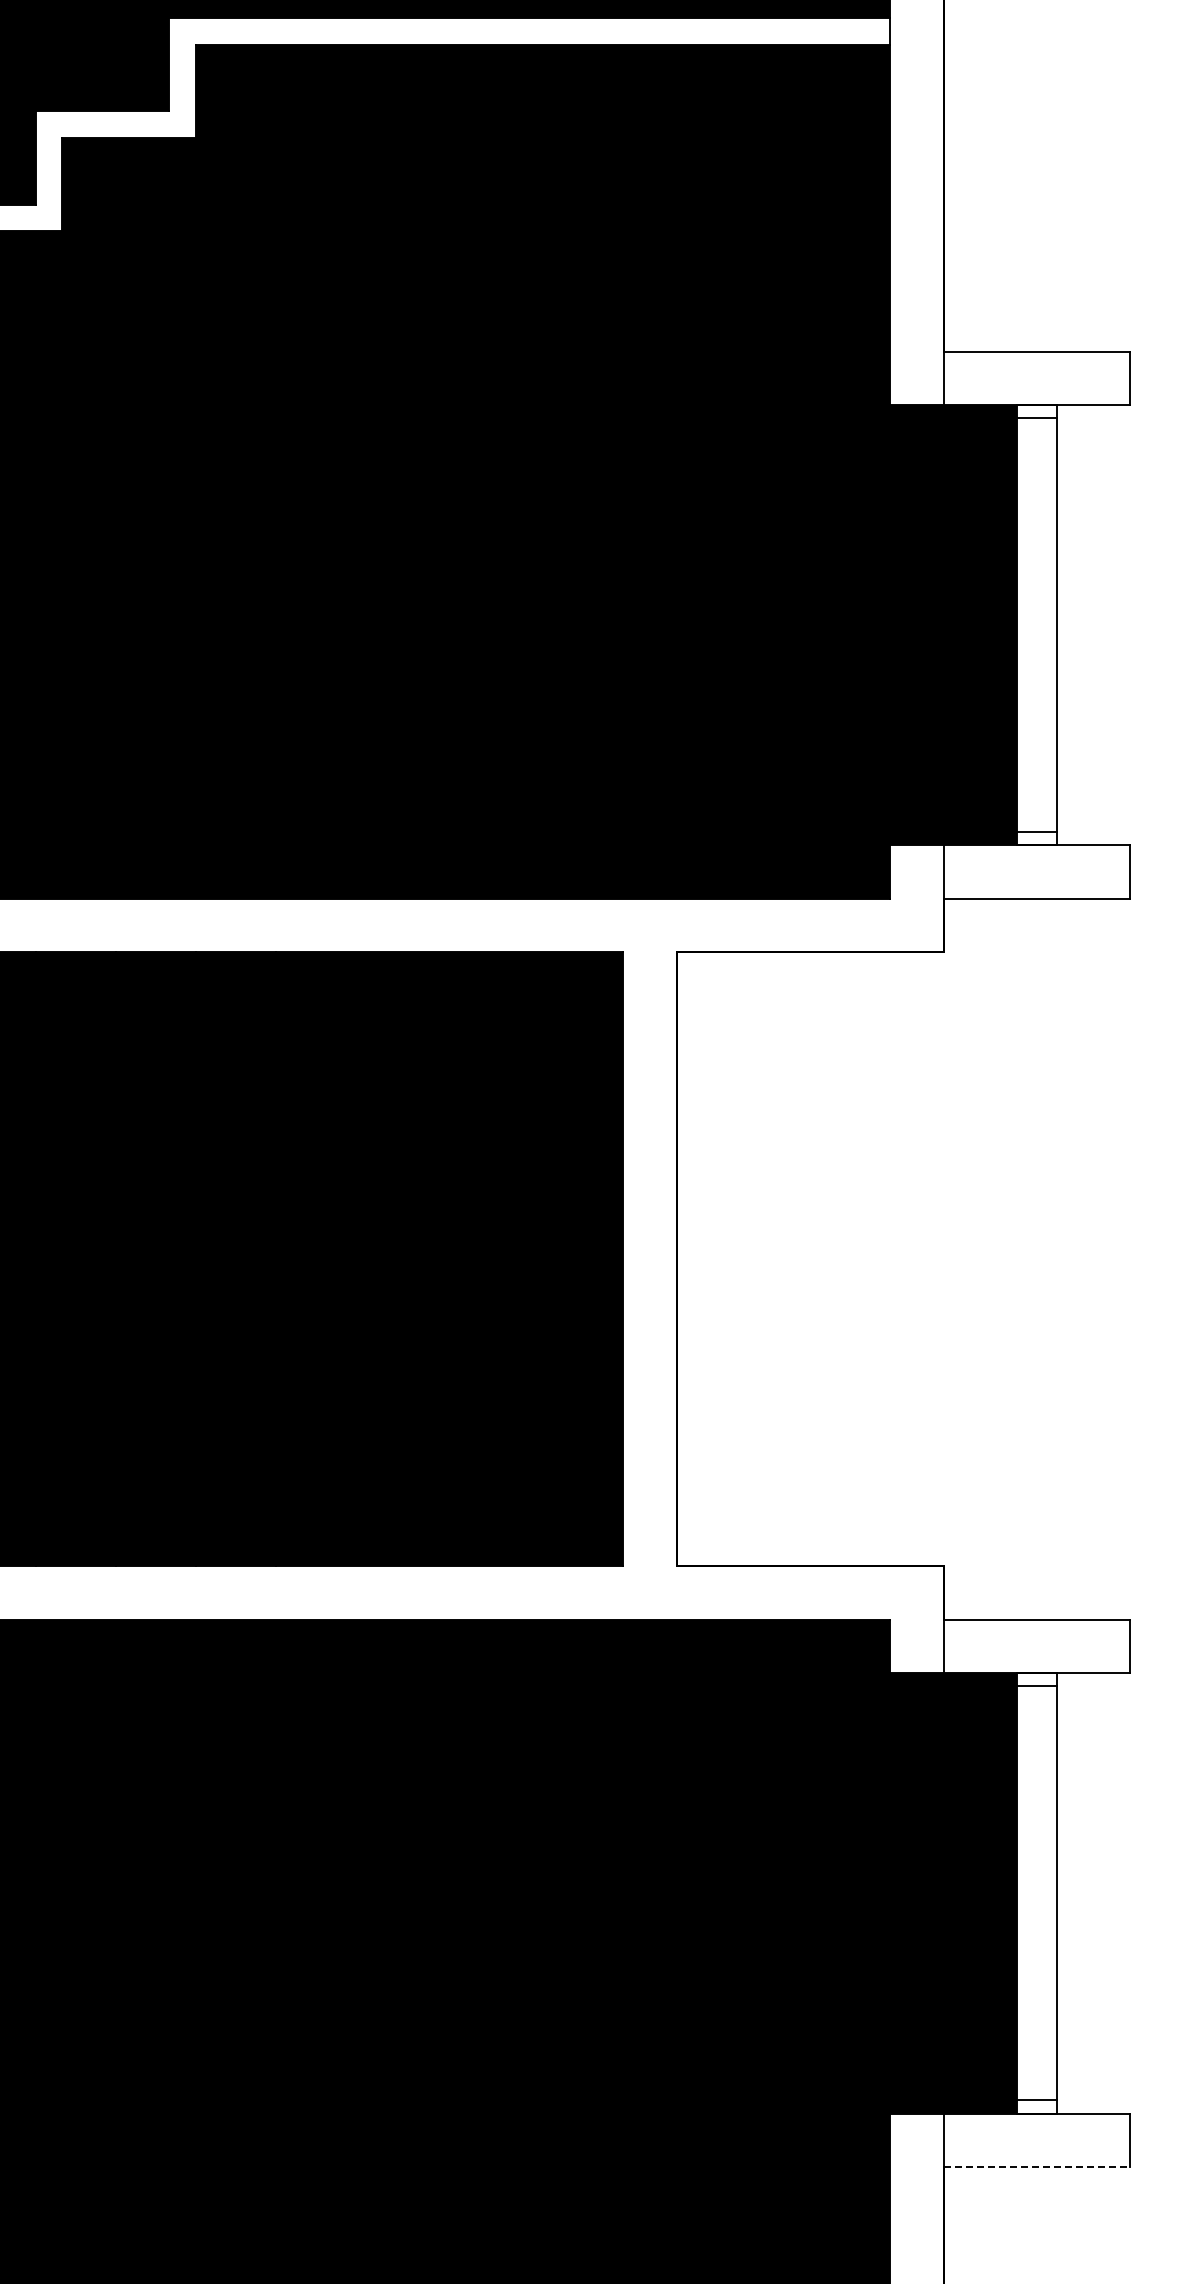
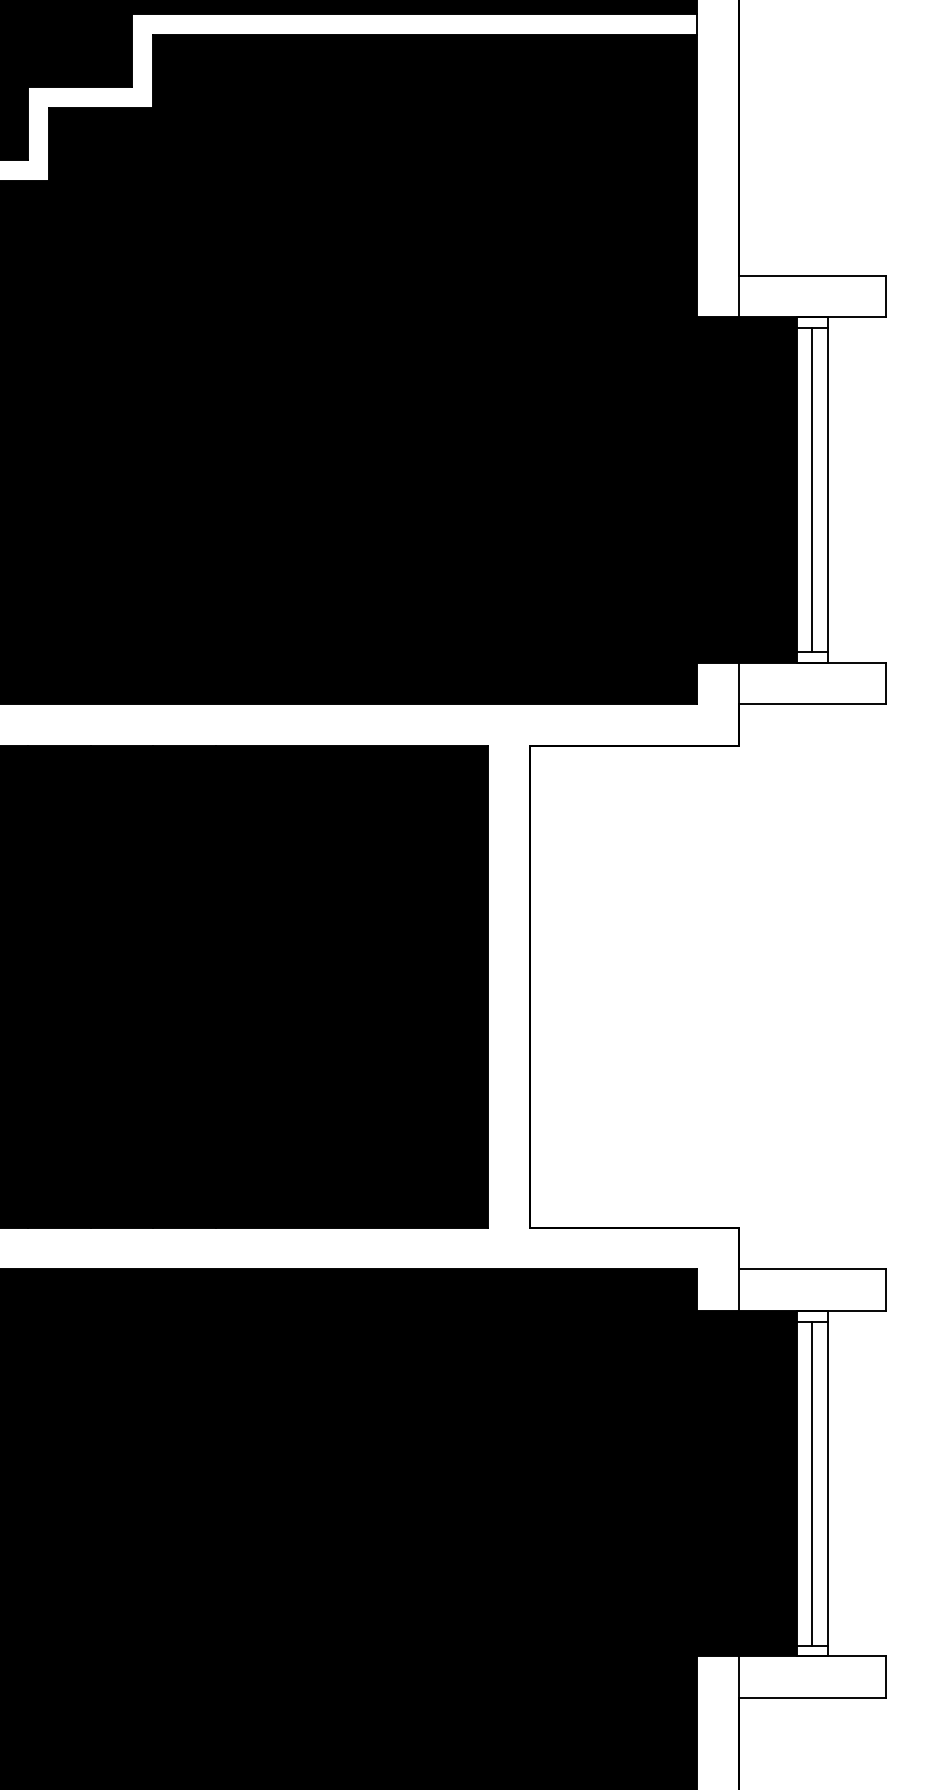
line: (1036, 625) -> (812, 490), added
line: (1036, 1893) -> (812, 1483), added
line: (1037, 2167) -> (812, 1698), dashed -> solid

